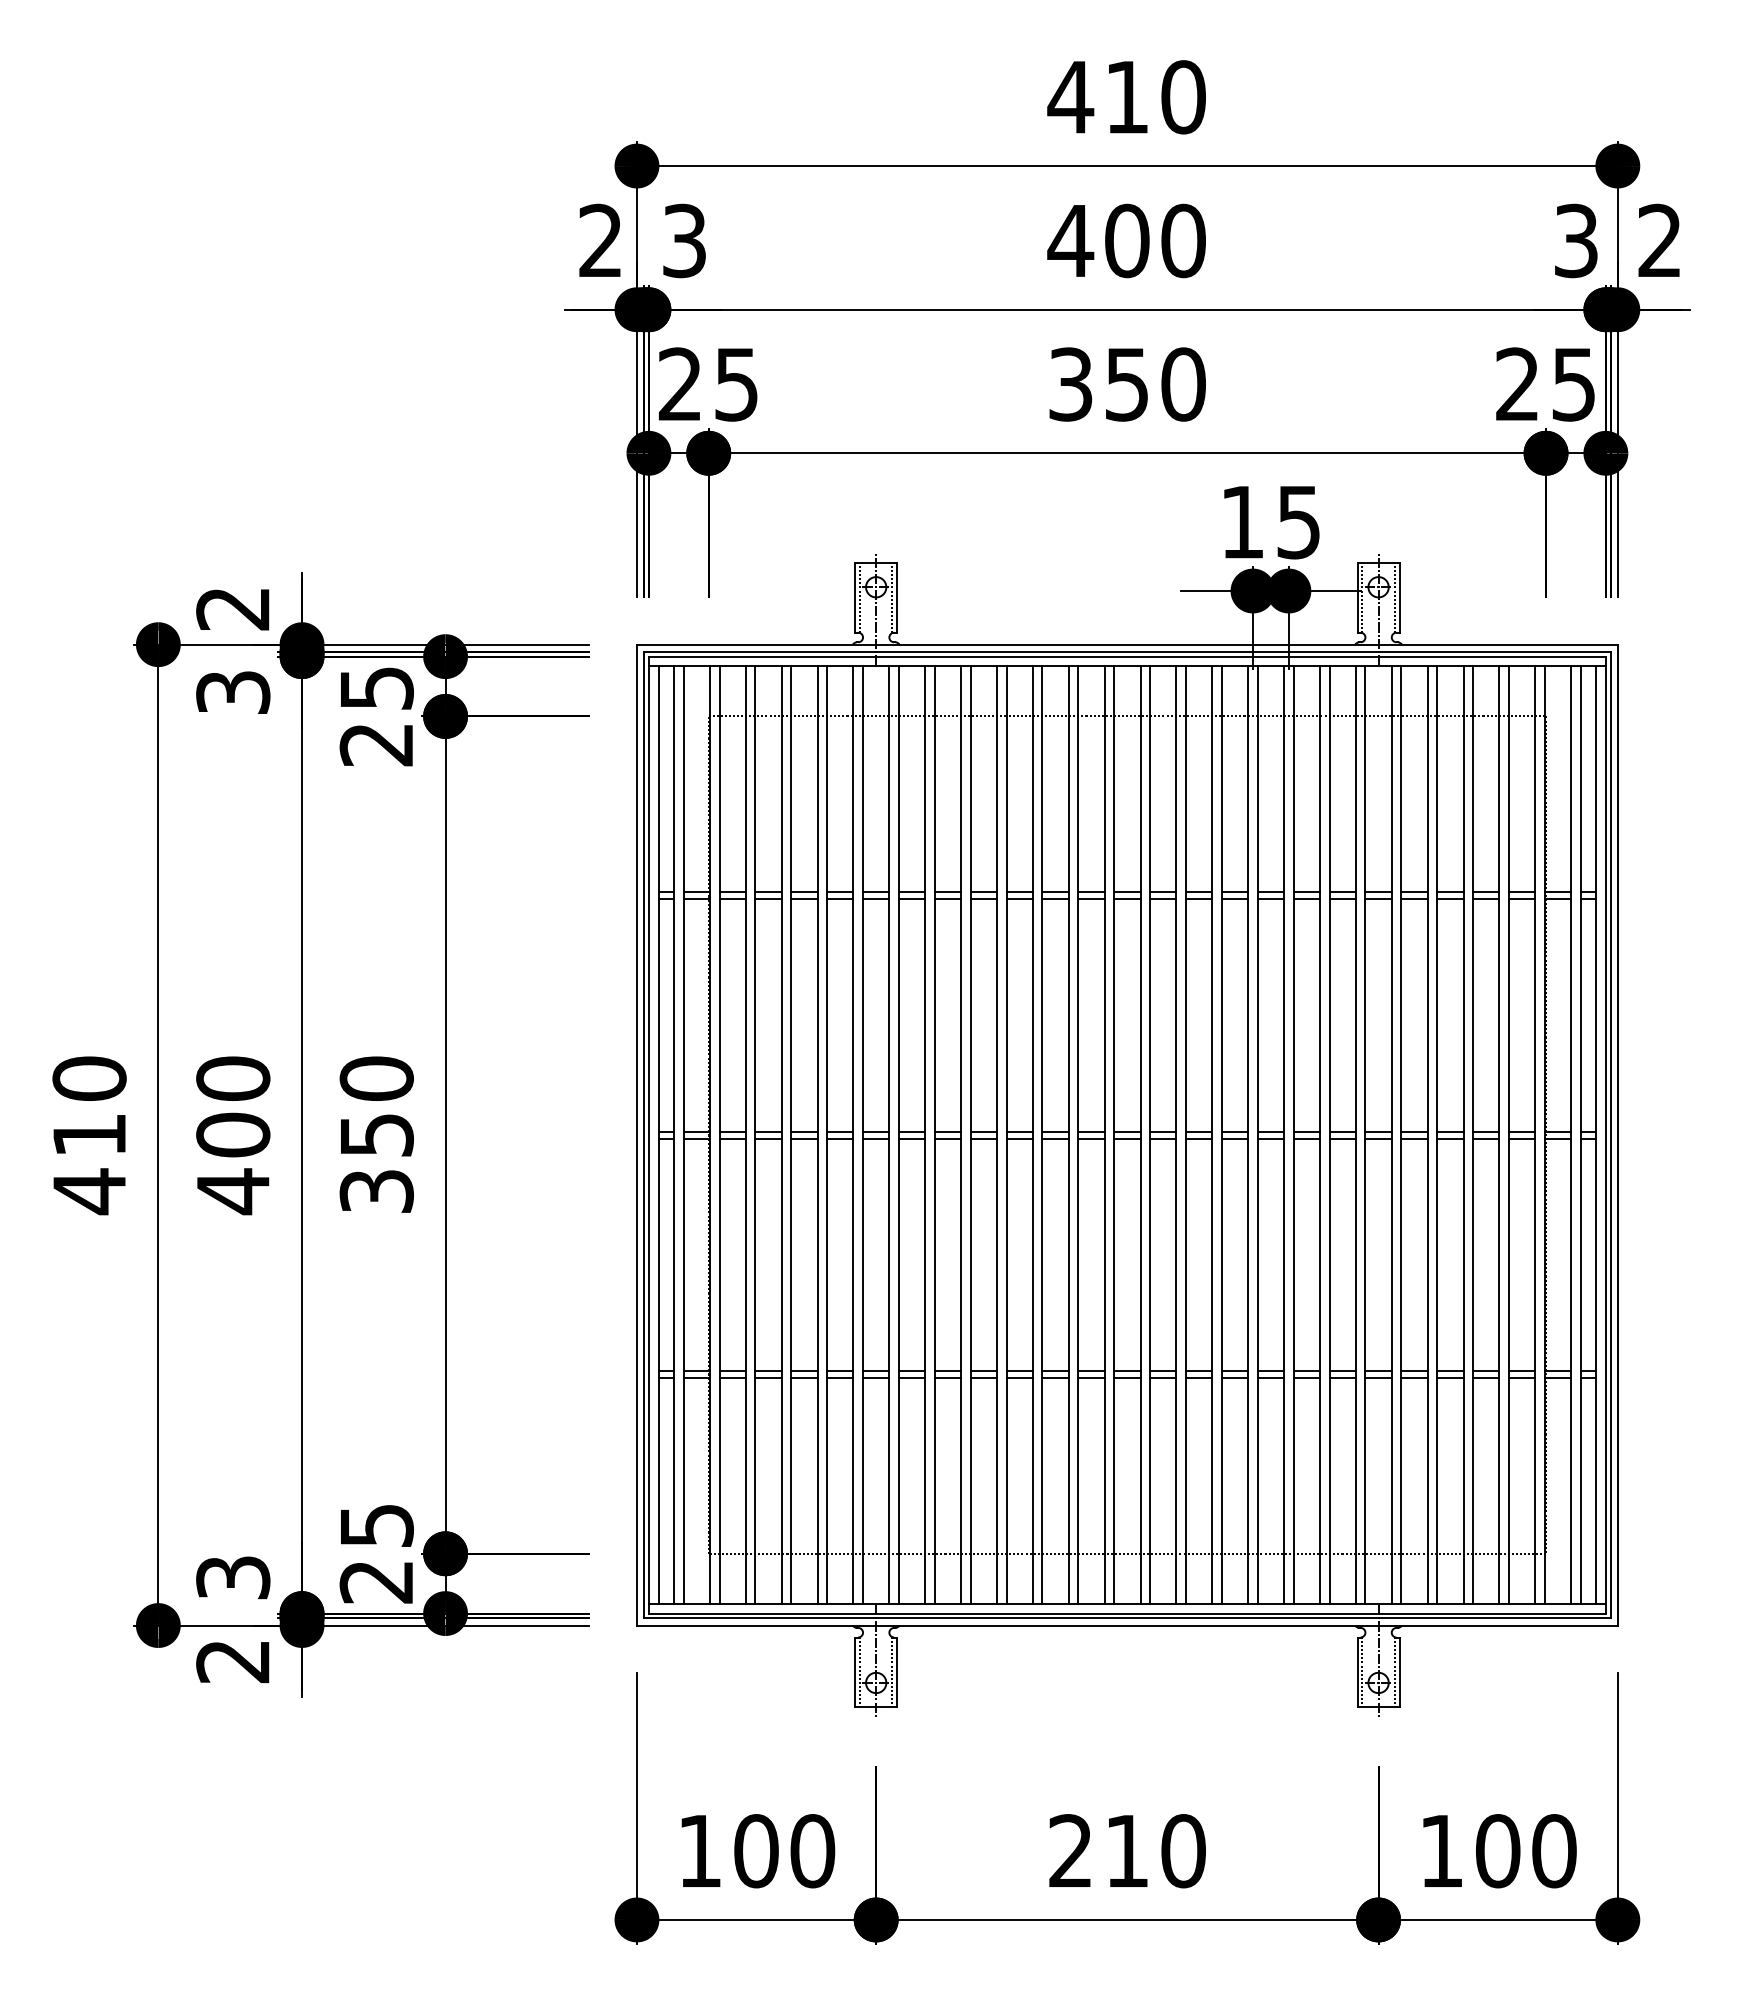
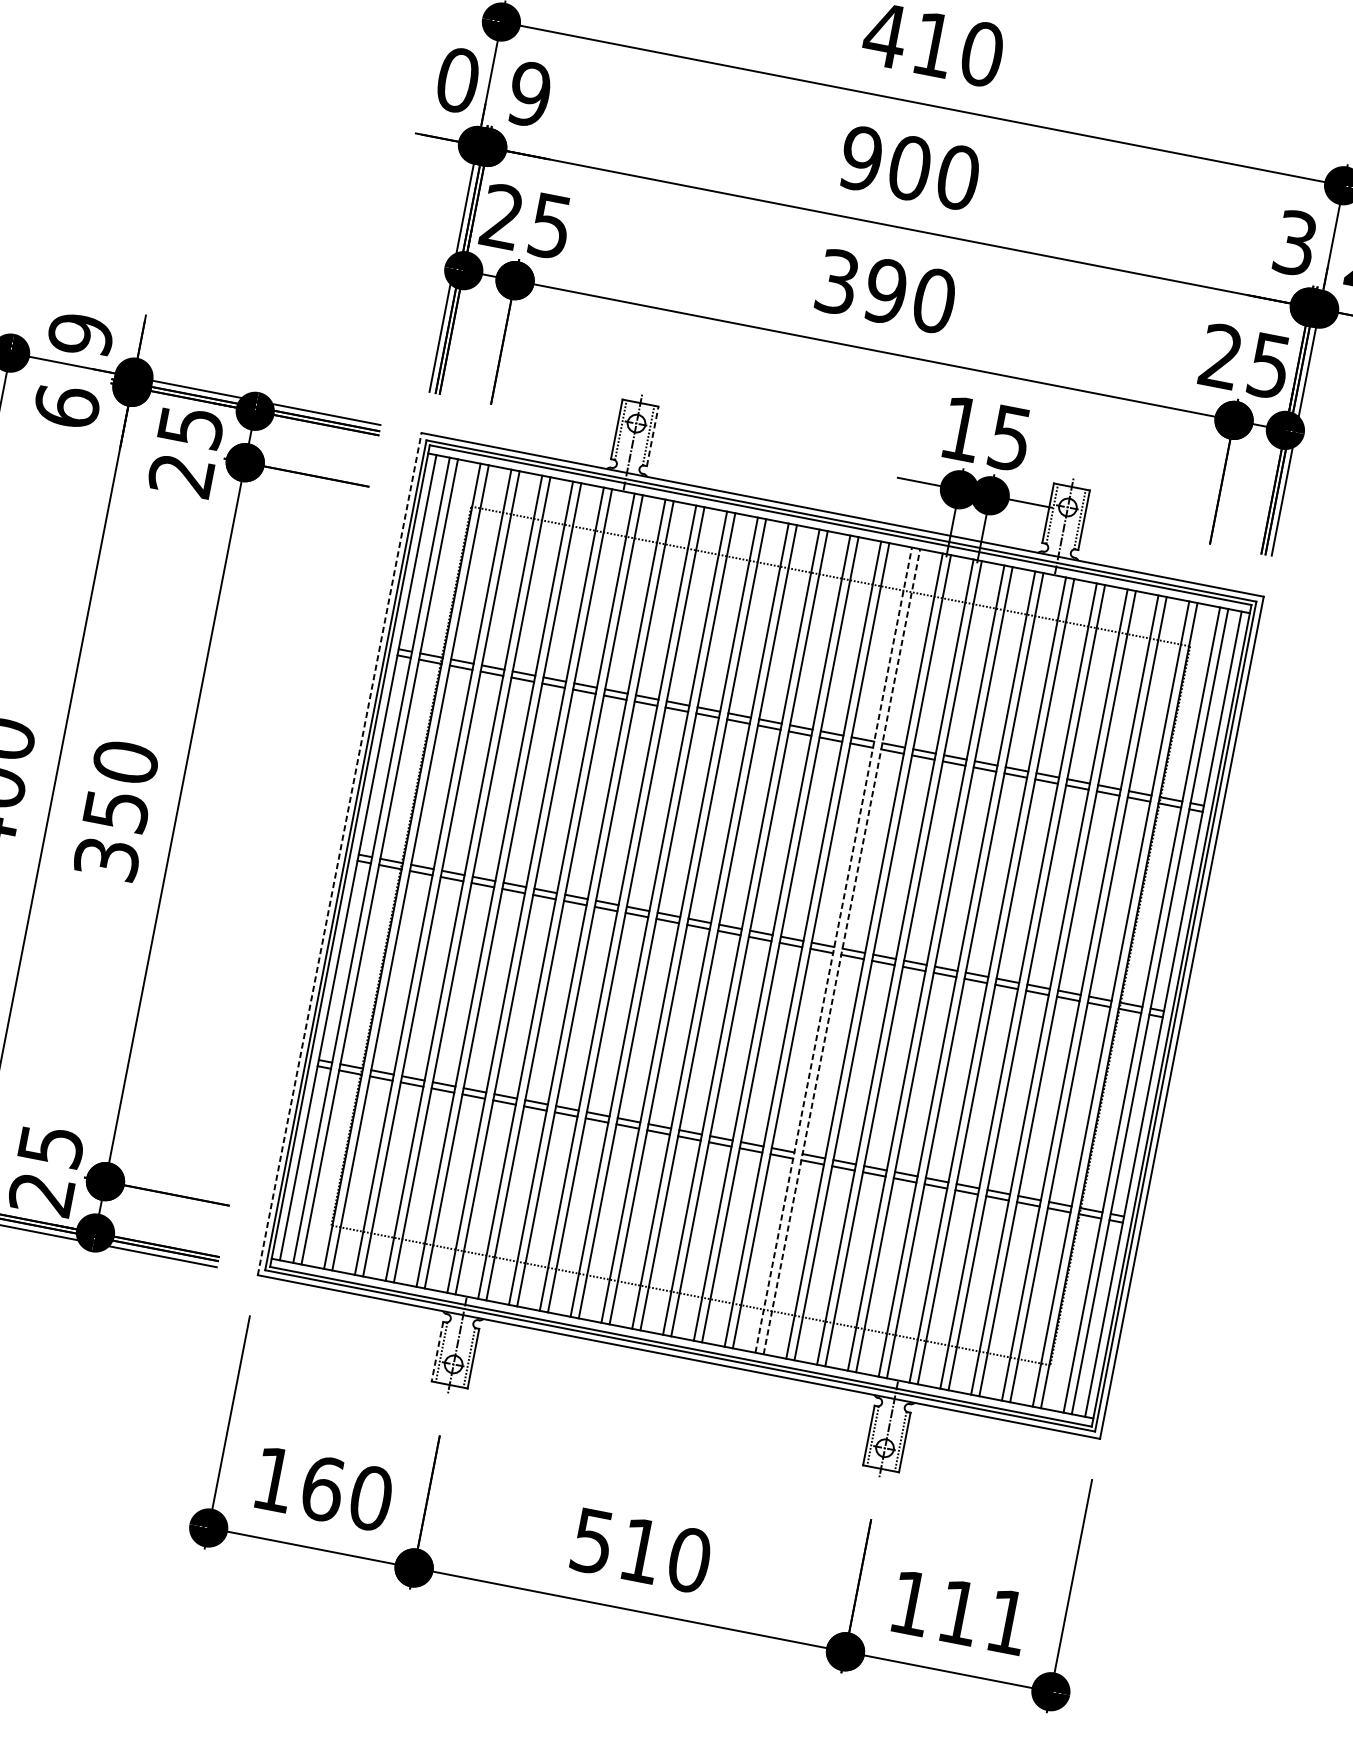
text: (600, 240) -> (457, 79), 2 -> 0
text: (1070, 240) -> (861, 158), 400 -> 900
text: (684, 241) -> (529, 94), 3 -> 9
text: (1126, 384) -> (885, 291), 350 -> 390
line: (897, 598) -> (652, 436), solid -> dashed
text: (233, 608) -> (81, 334), 2 -> 9
text: (233, 691) -> (67, 405), 3 -> 6
line: (636, 1134) -> (339, 853), solid -> dashed
line: (1212, 1135) -> (833, 950), solid -> dashed
line: (1221, 1135) -> (841, 952), solid -> dashed
line: (855, 1672) -> (437, 1352), solid -> dashed
text: (756, 1851) -> (322, 1489), 100 -> 160
text: (1070, 1851) -> (592, 1541), 210 -> 510
text: (1526, 1851) -> (983, 1617), 100 -> 111

